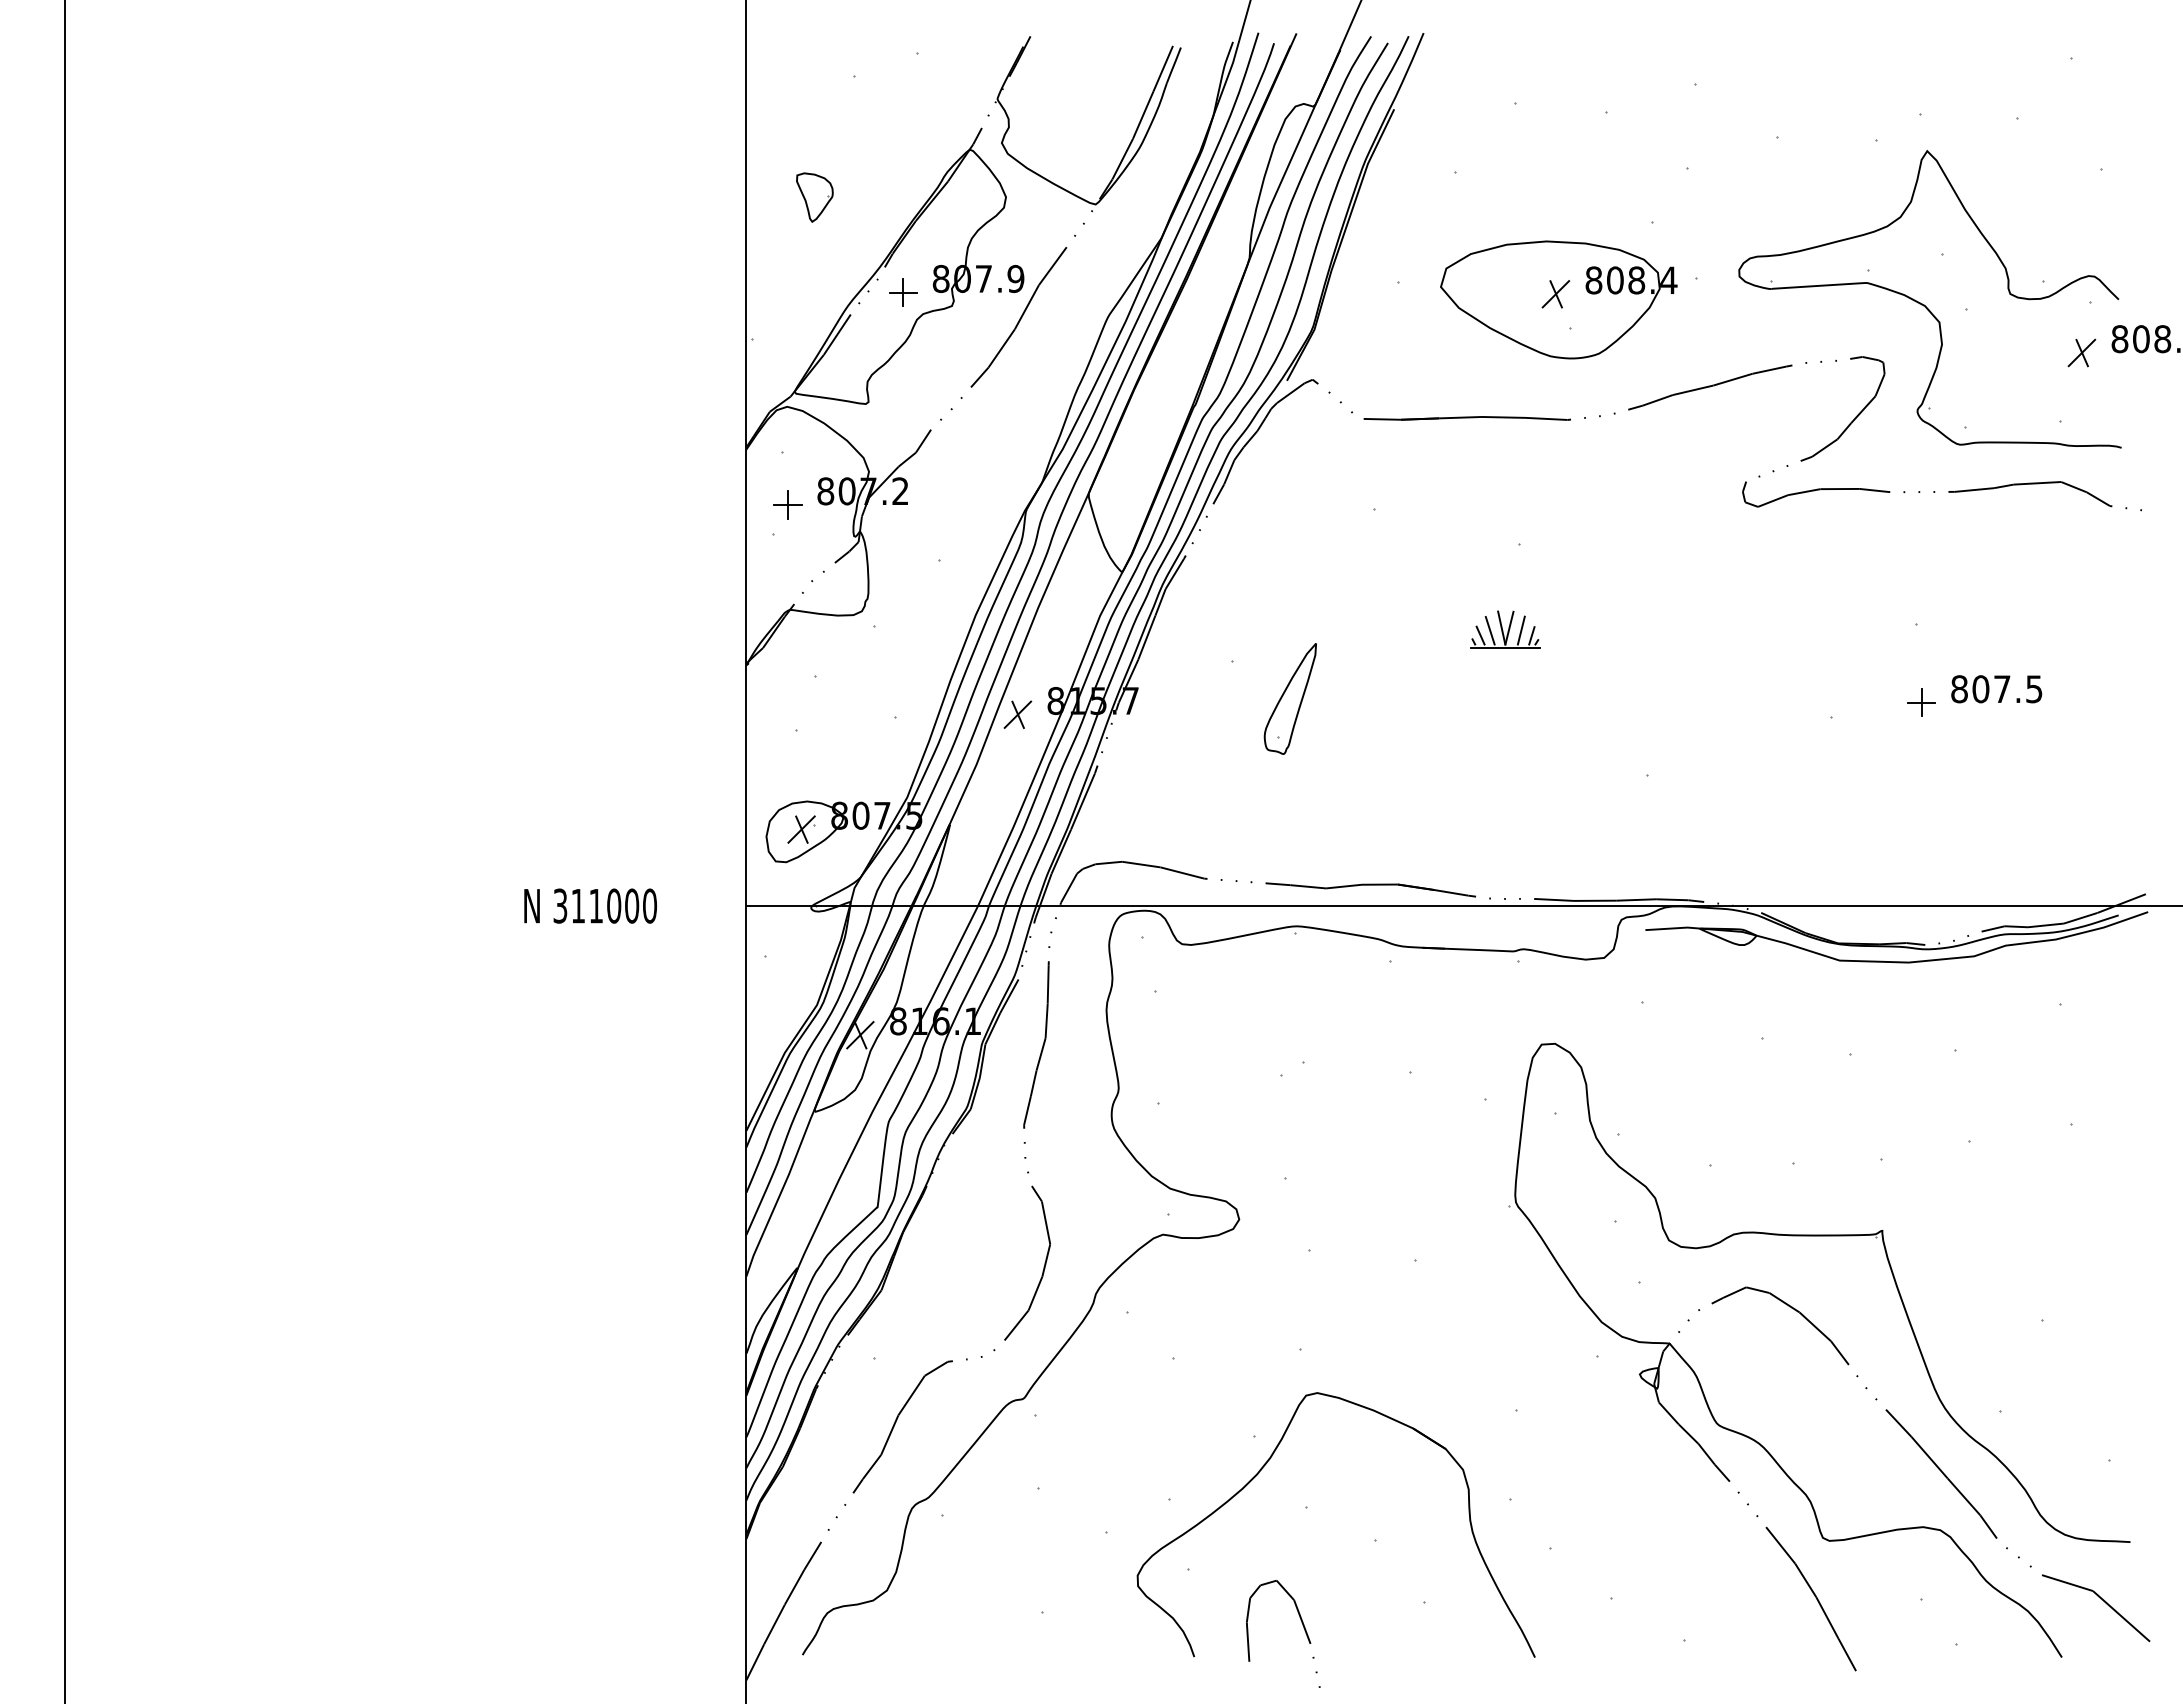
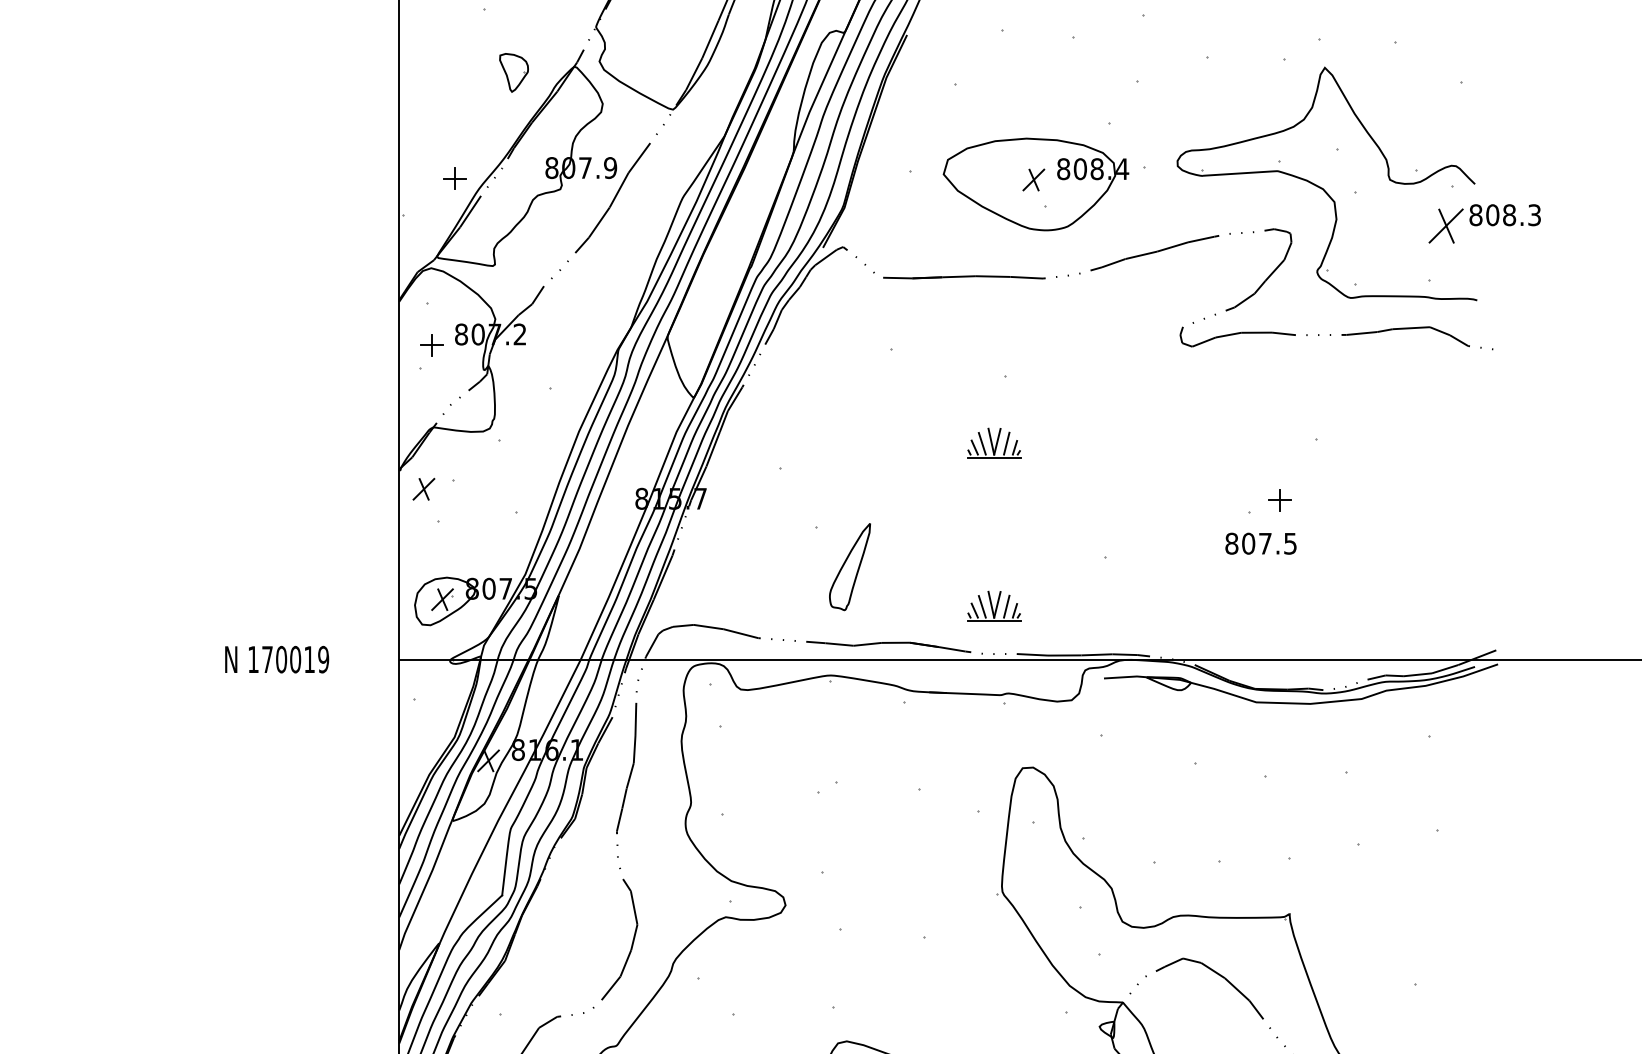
part: (814, 197) -> (513, 72), moved
part: (903, 292) -> (454, 178), moved
part: (2081, 352) -> (1445, 225), size x1.6
text: (1996, 689) -> (1260, 543), moved
part: (1289, 698) -> (849, 566), moved
part: (1921, 702) -> (1279, 500), moved
part: (1017, 714) -> (423, 489), moved
part: (1505, 837) -> (994, 605), added
text: (605, 905) -> (288, 659), 311000 -> 170019

